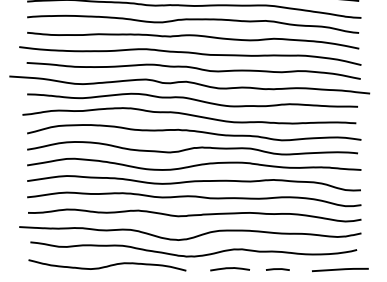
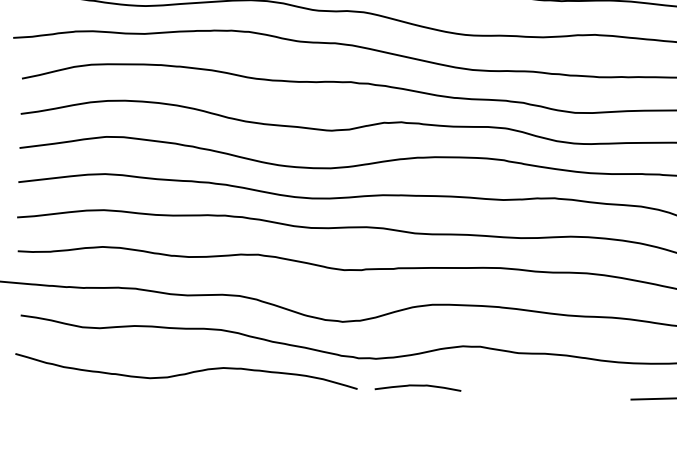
curve: (229, 269) -> (416, 388), moved
line: (277, 269) -> (555, 393), removed

